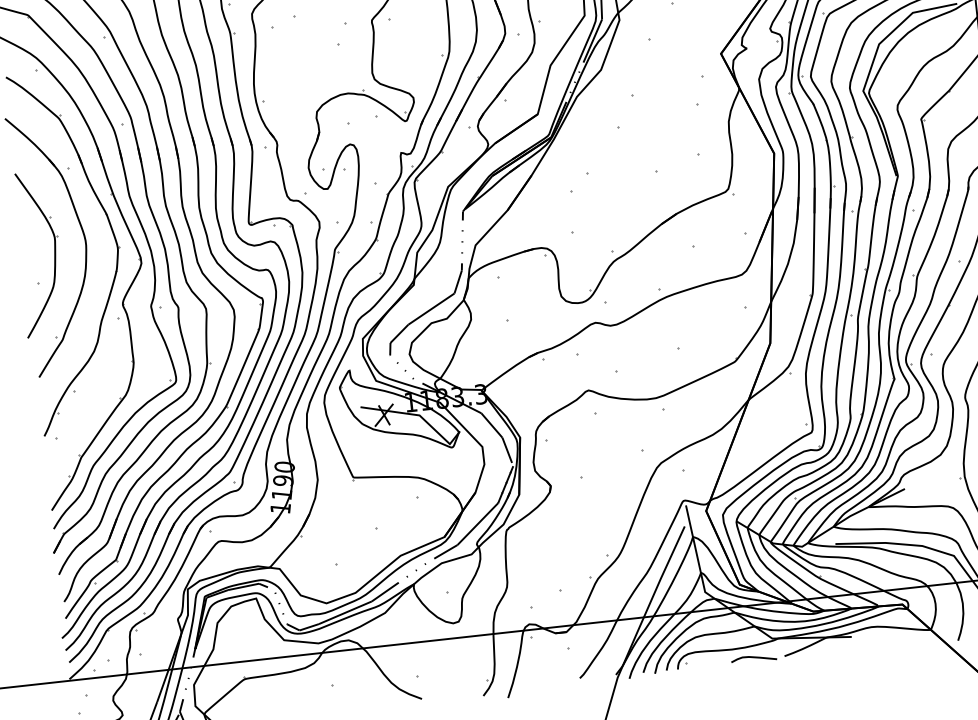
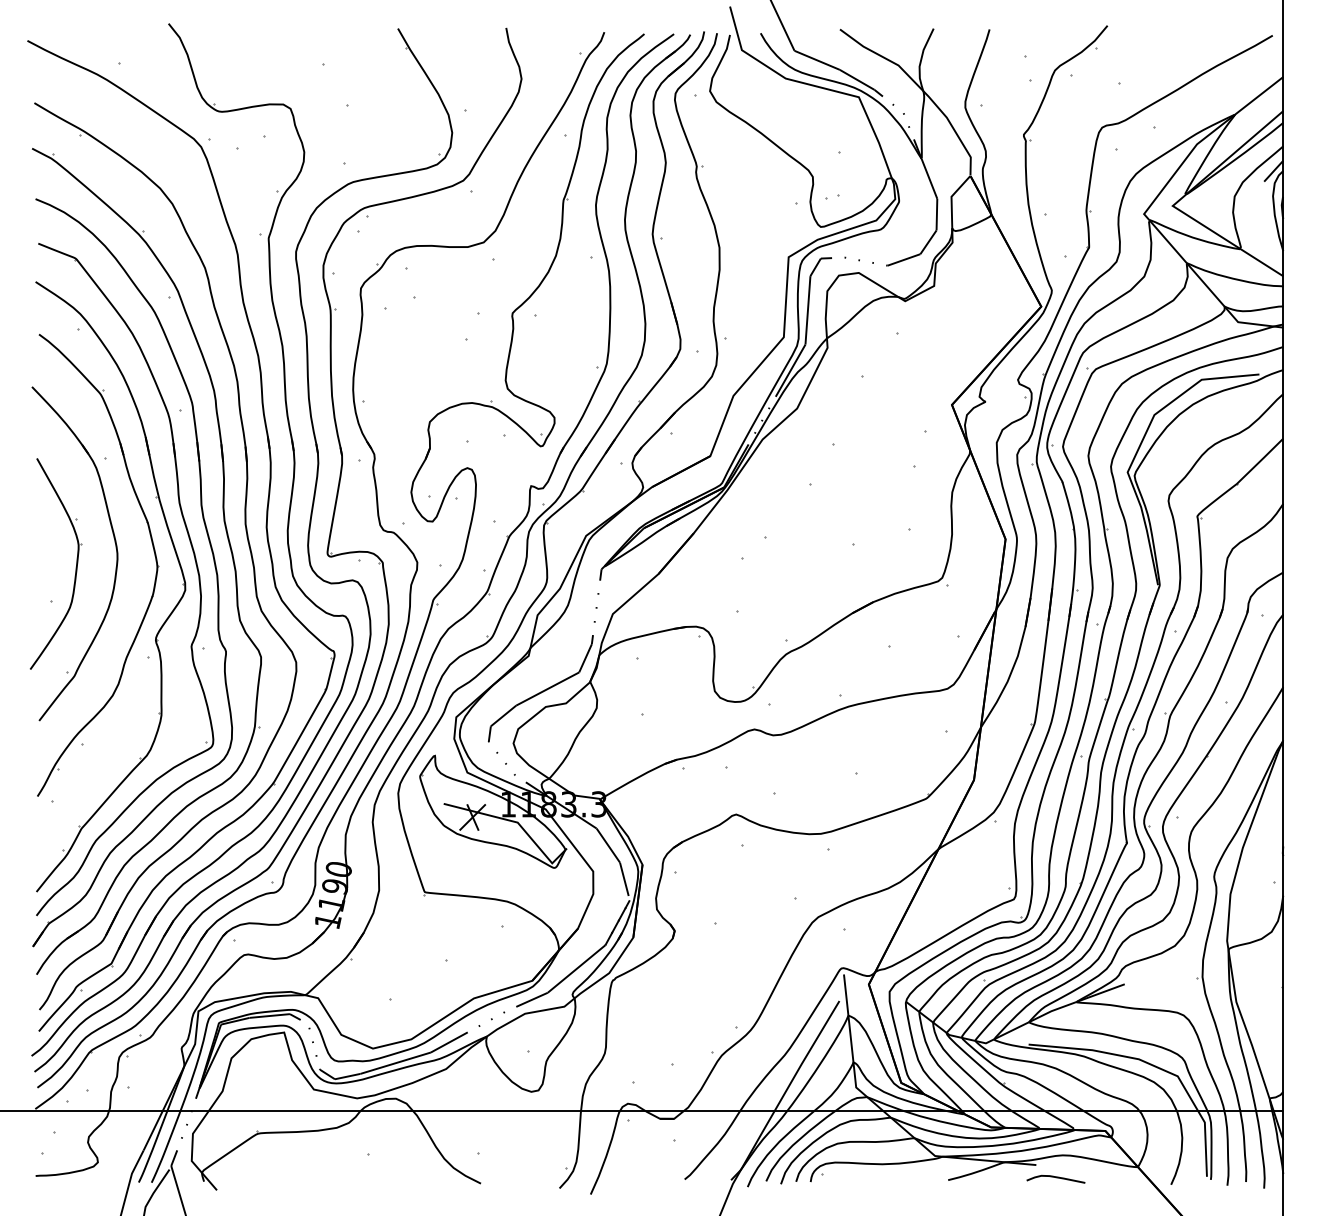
curve: (753, 657) -> (1055, 1177), moved

